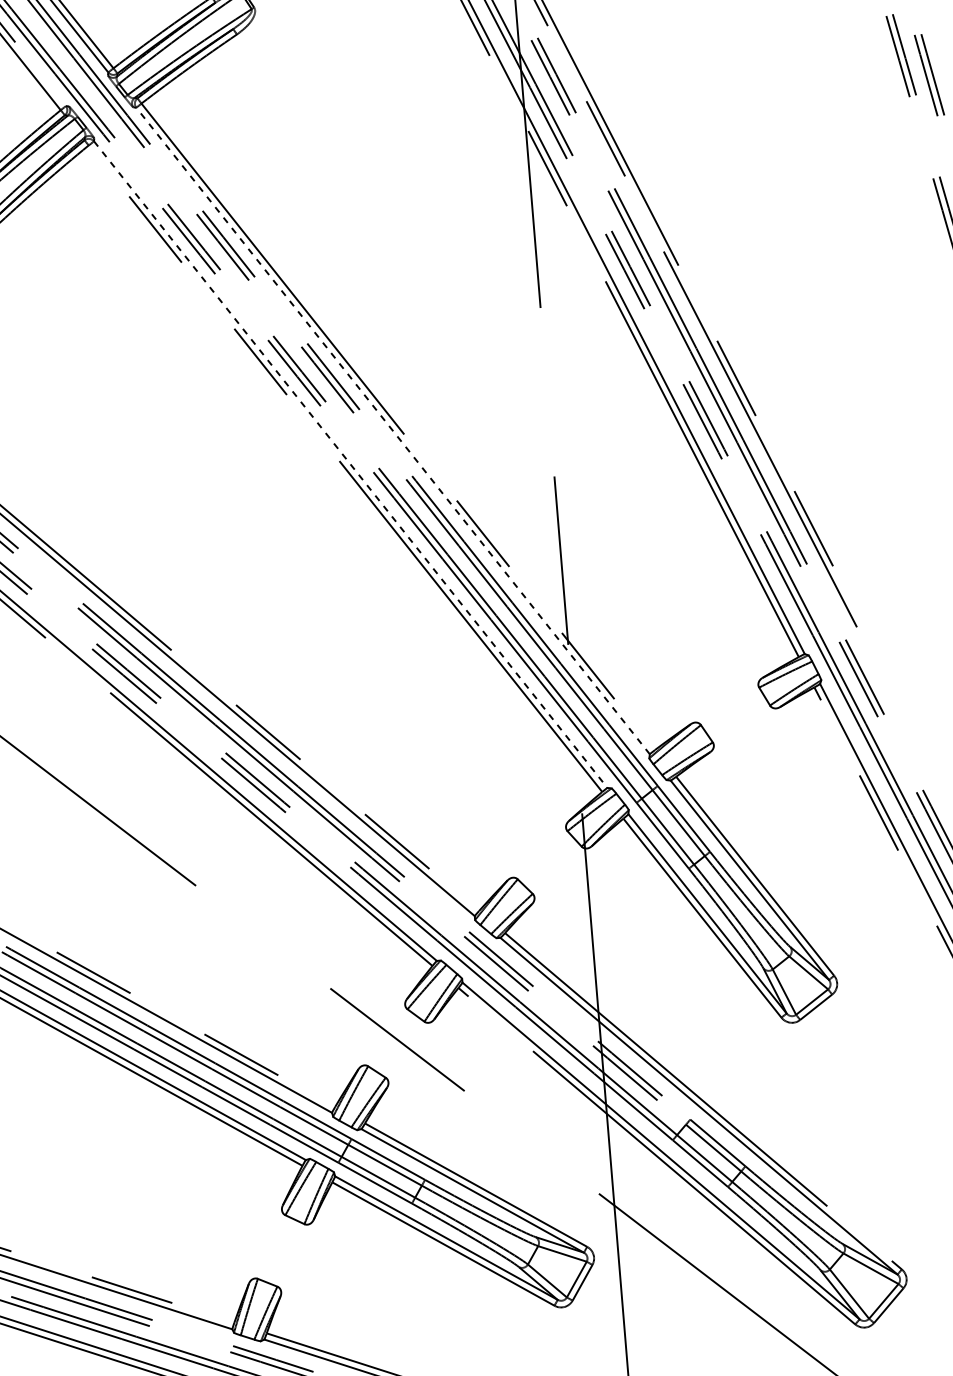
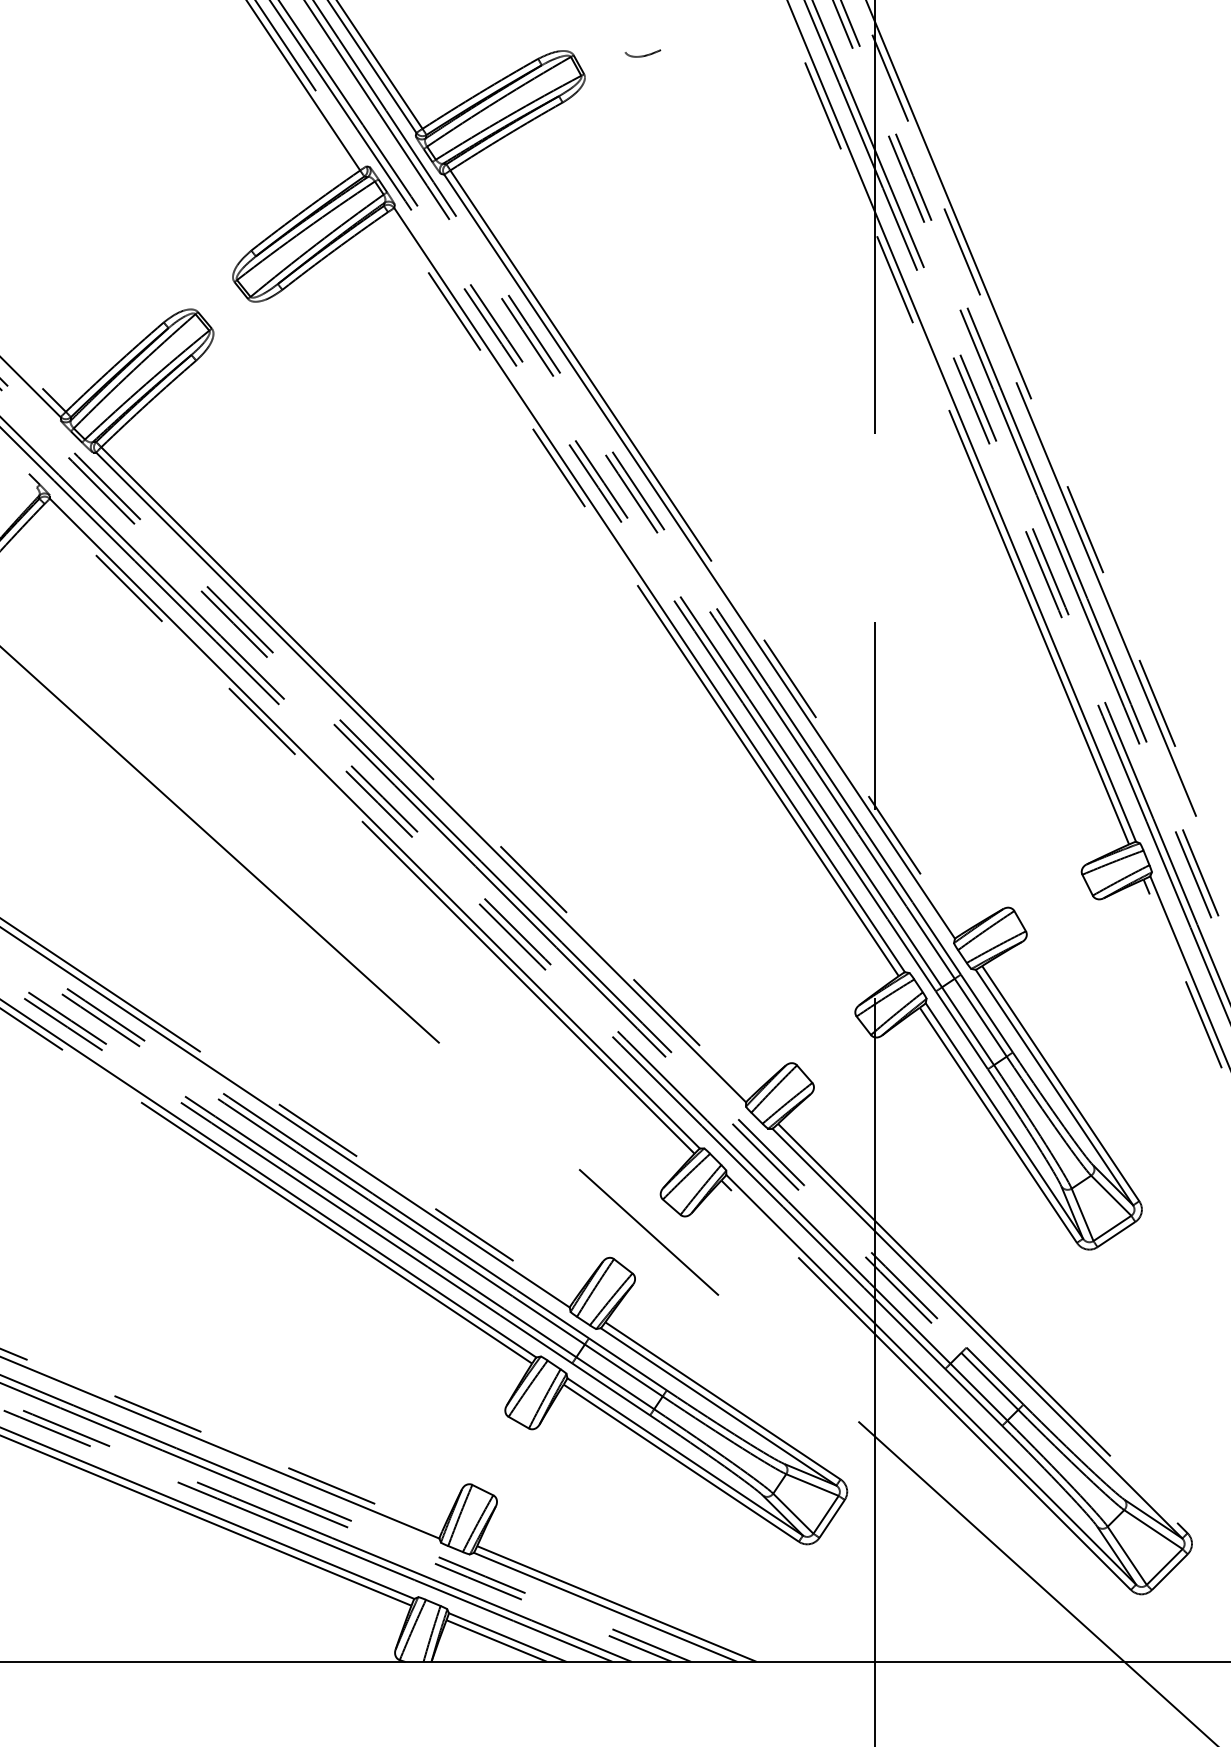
line: (392, 430) -> (699, 556), dashed -> solid
line: (350, 464) -> (649, 590), dashed -> solid

